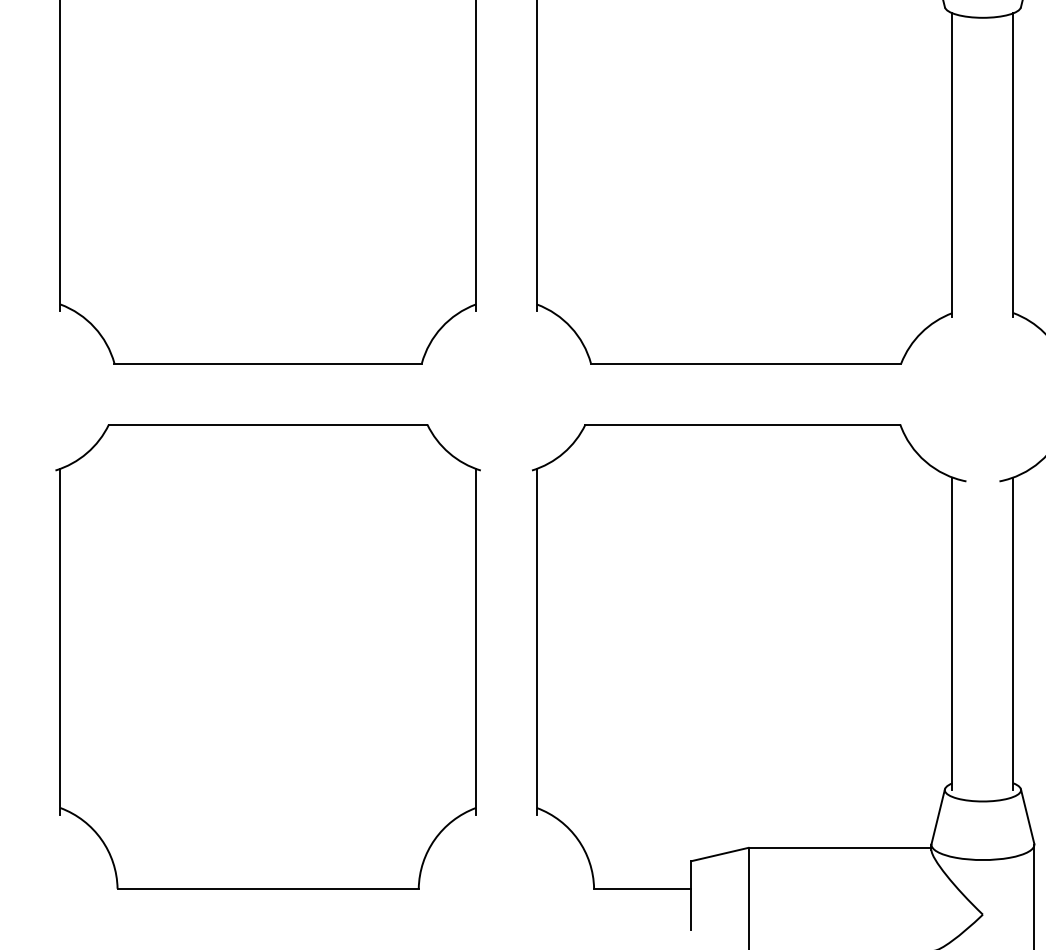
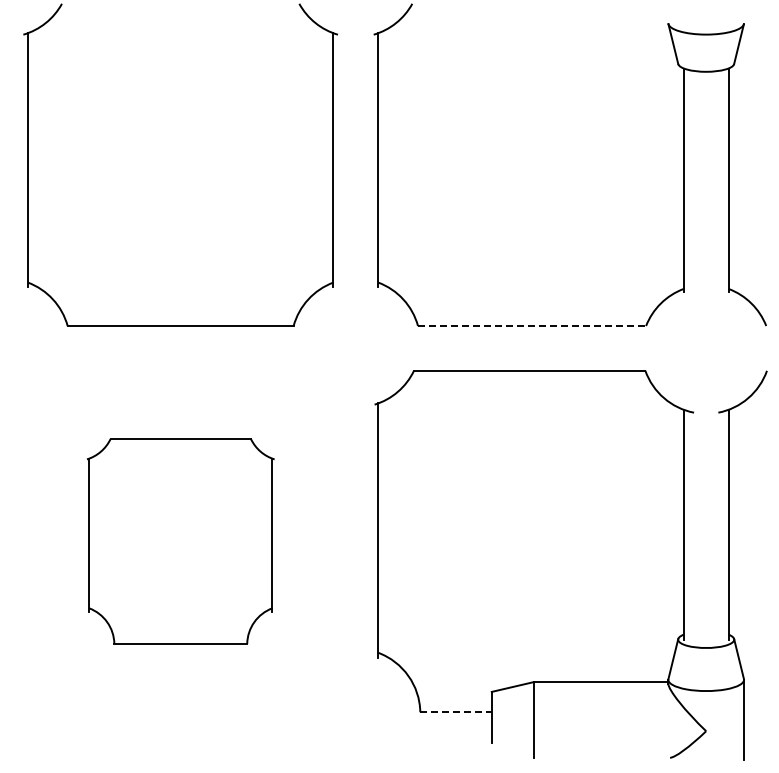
line: (746, 364) -> (532, 326), solid -> dashed
part: (267, 656) -> (180, 541), size x0.6
line: (643, 889) -> (456, 712), solid -> dashed

